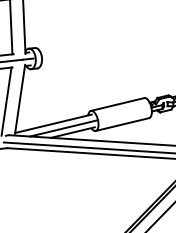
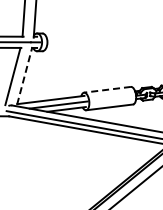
line: (19, 98) -> (24, 75), solid -> dashed
line: (117, 104) -> (107, 89), solid -> dashed

